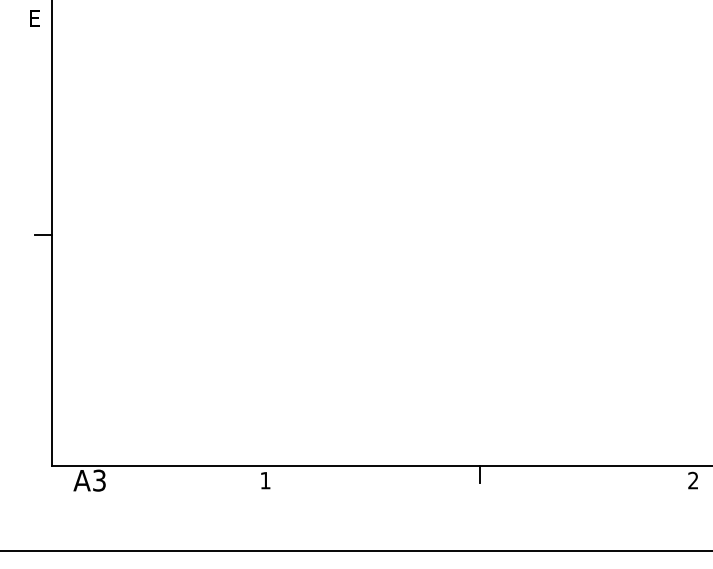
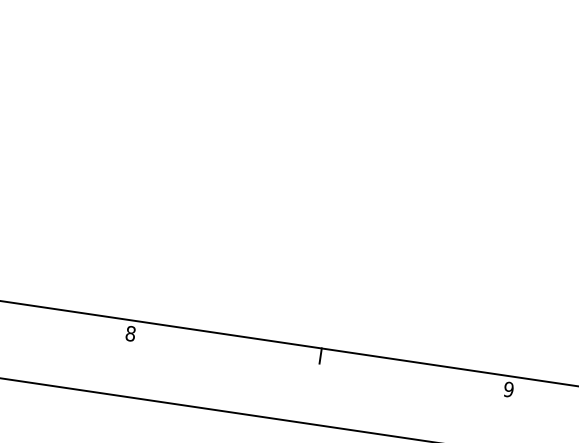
text: (265, 480) -> (130, 333), 1 -> 8
text: (693, 480) -> (508, 389), 2 -> 9

